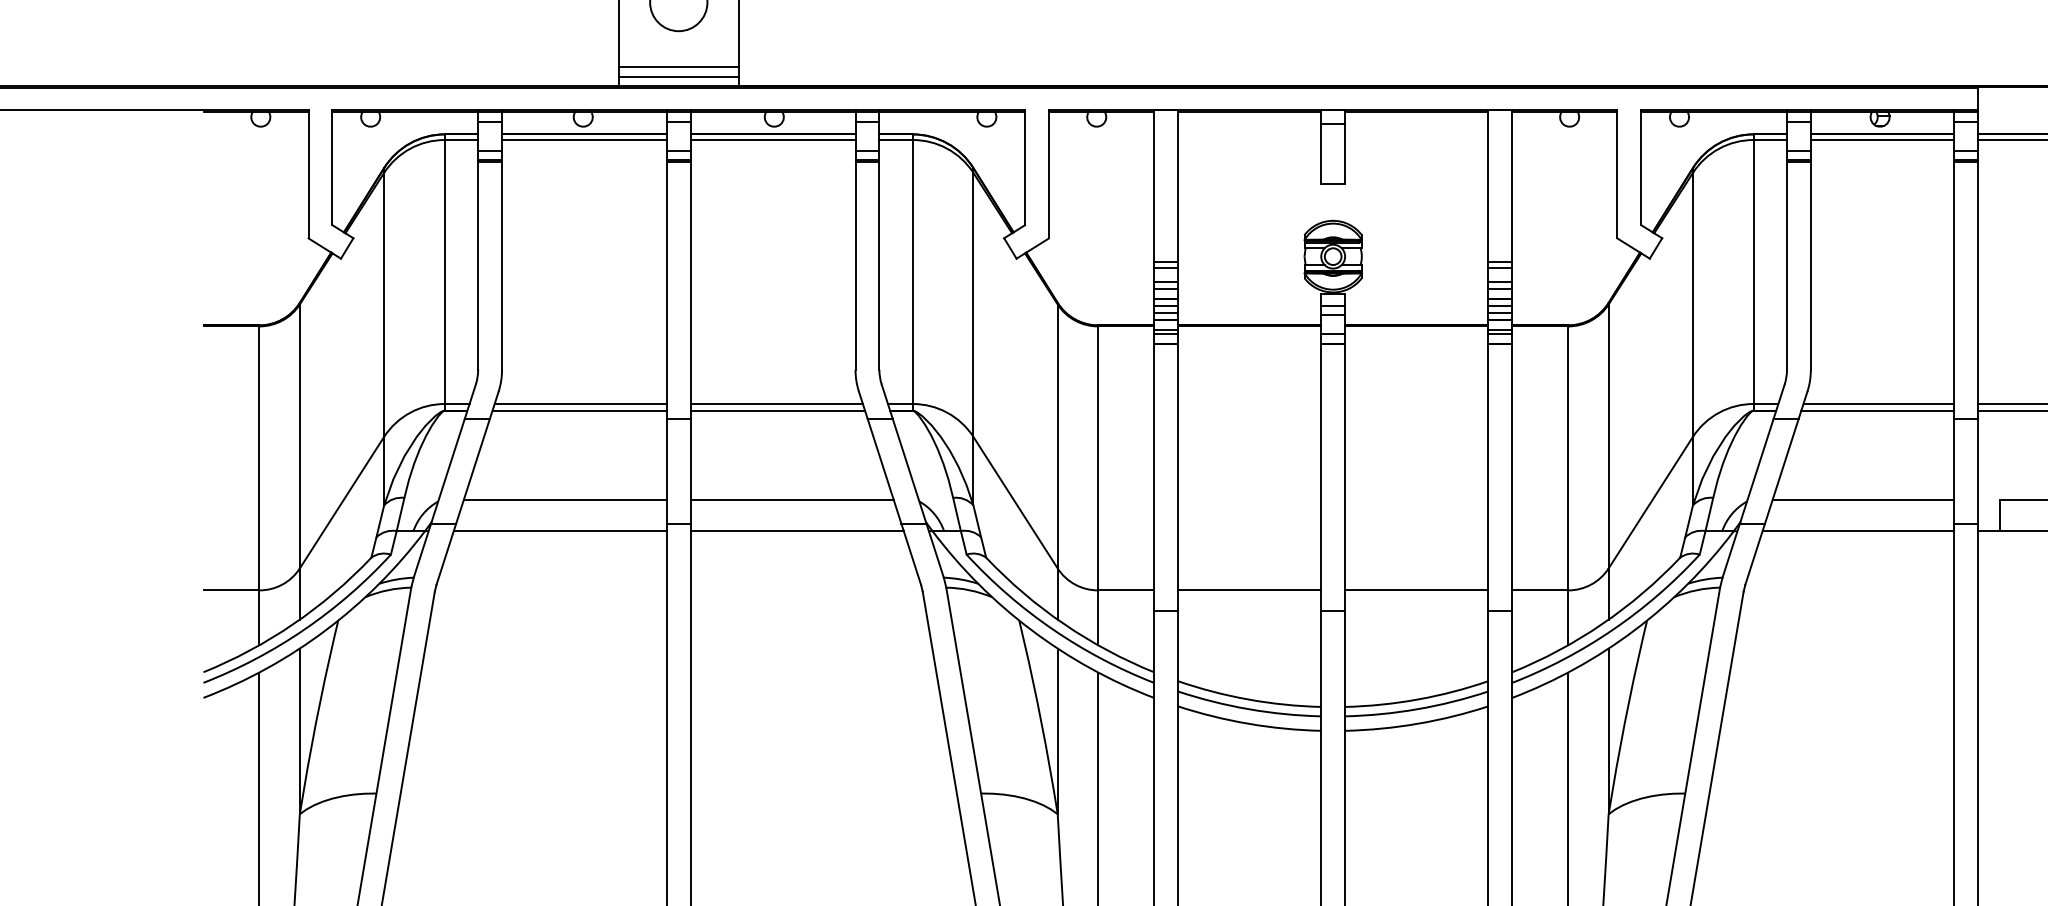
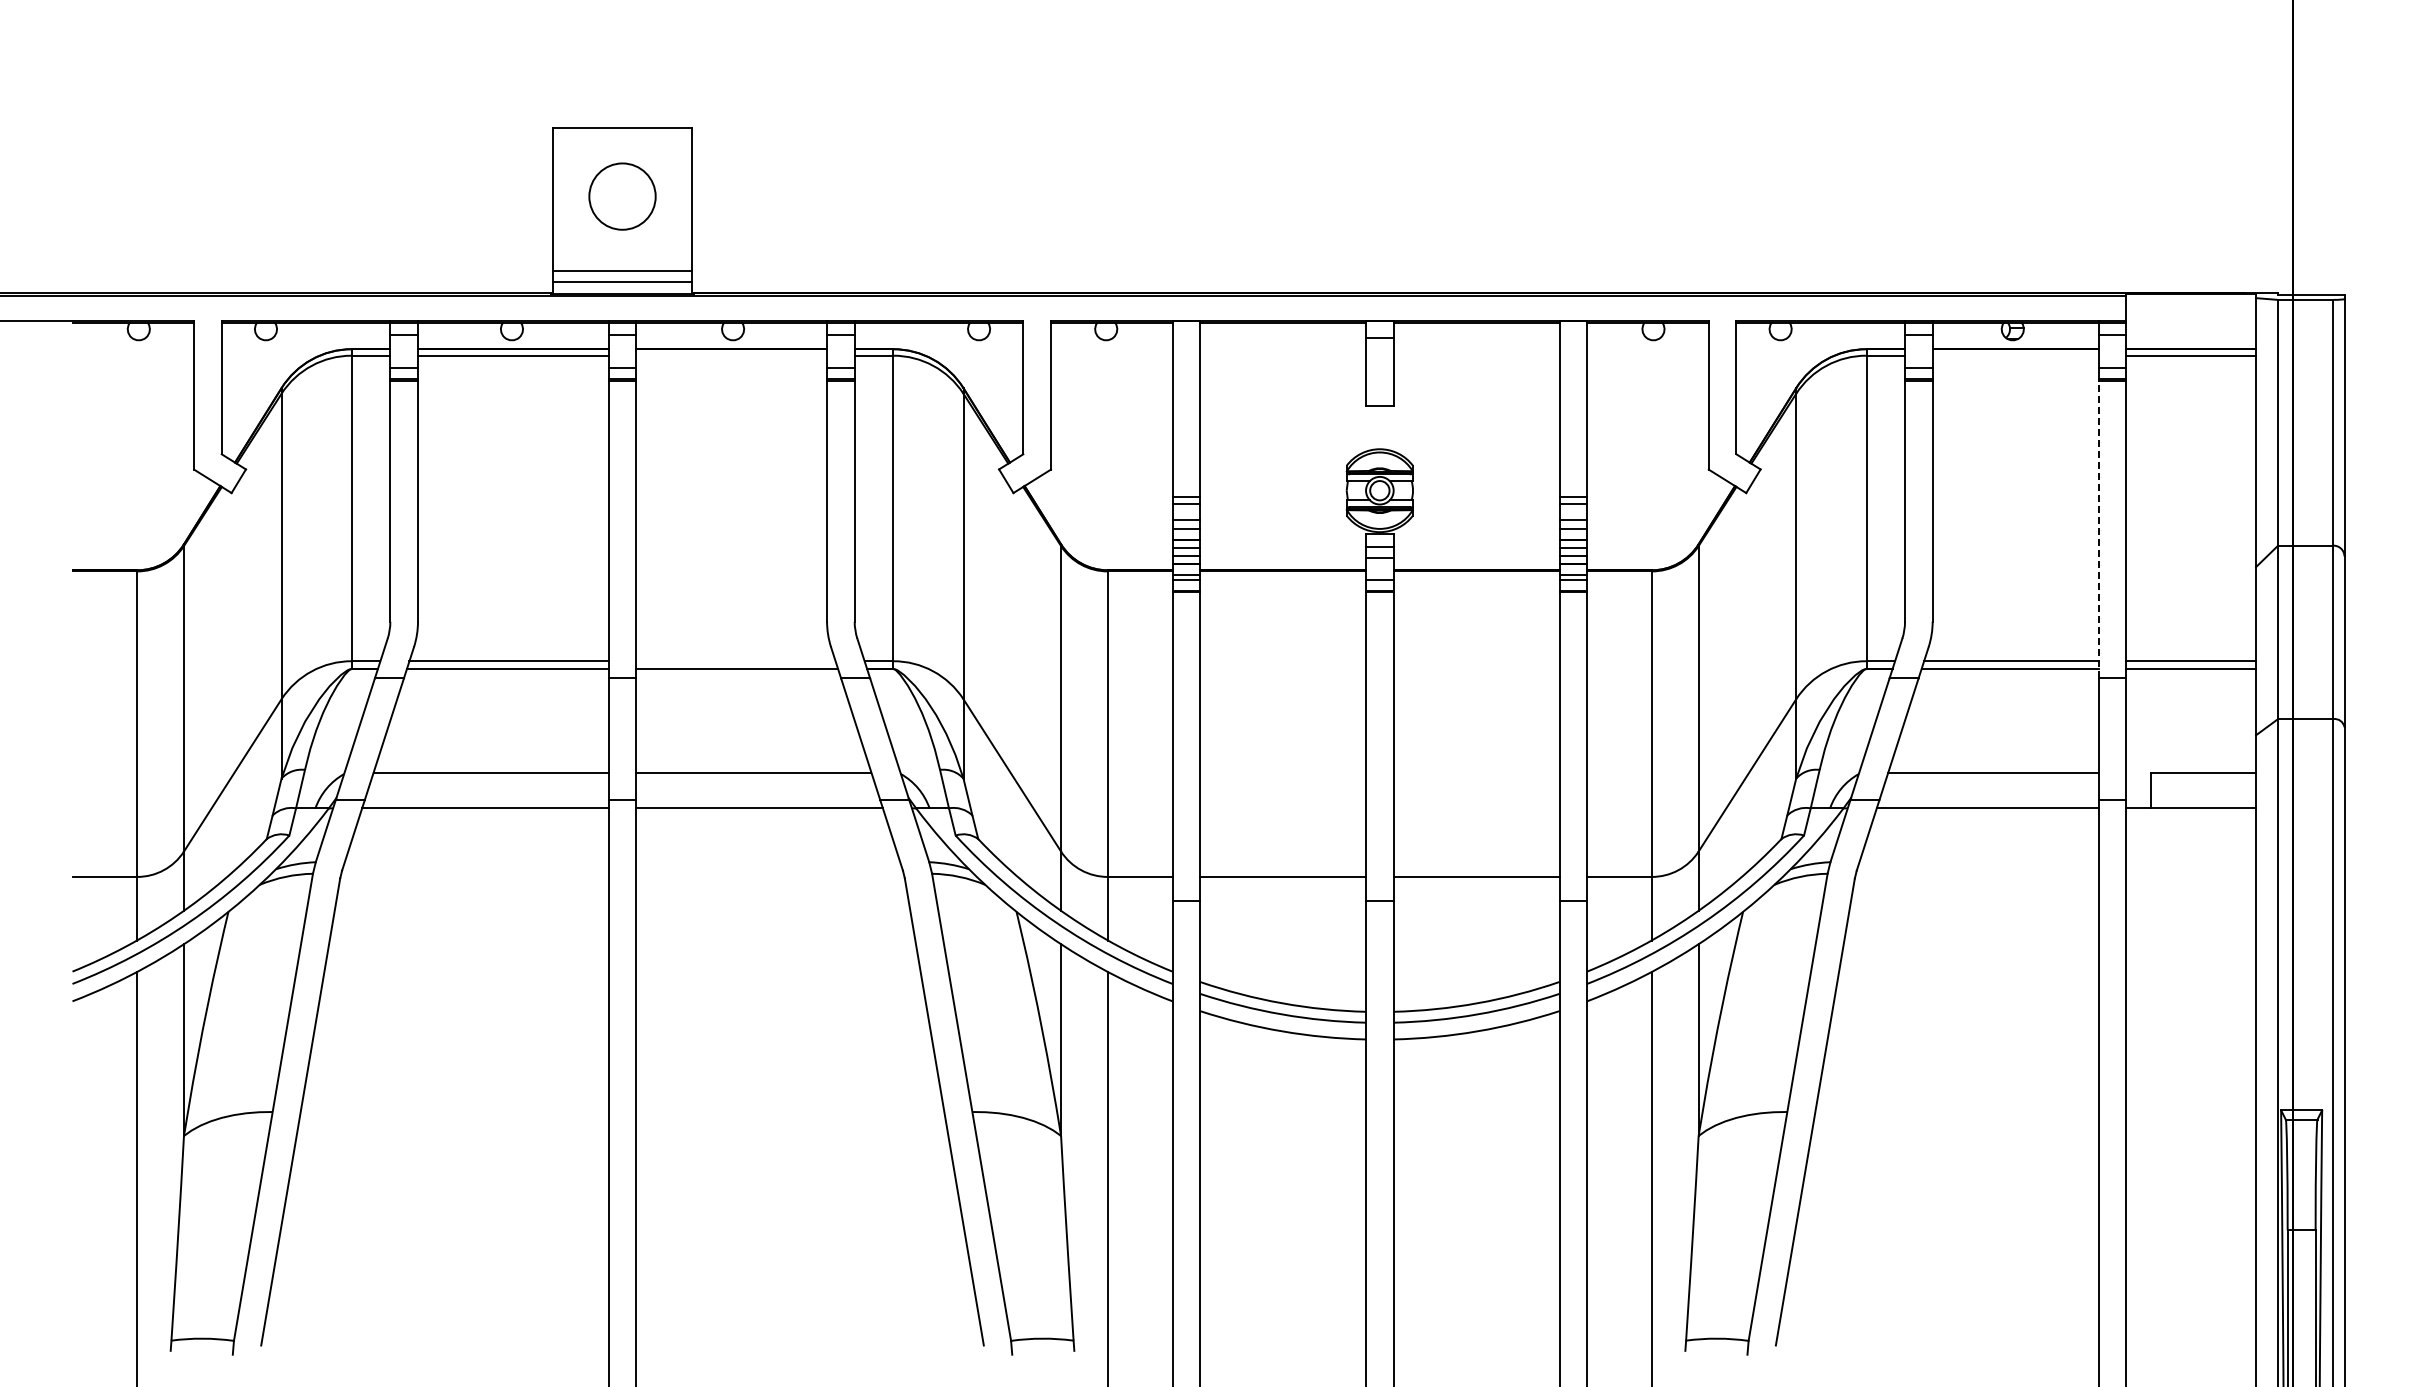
line: (772, 139) -> (731, 355), removed
line: (1882, 139) -> (2015, 355), removed
line: (1954, 290) -> (2098, 529), solid -> dashed
line: (776, 404) -> (735, 661), removed

